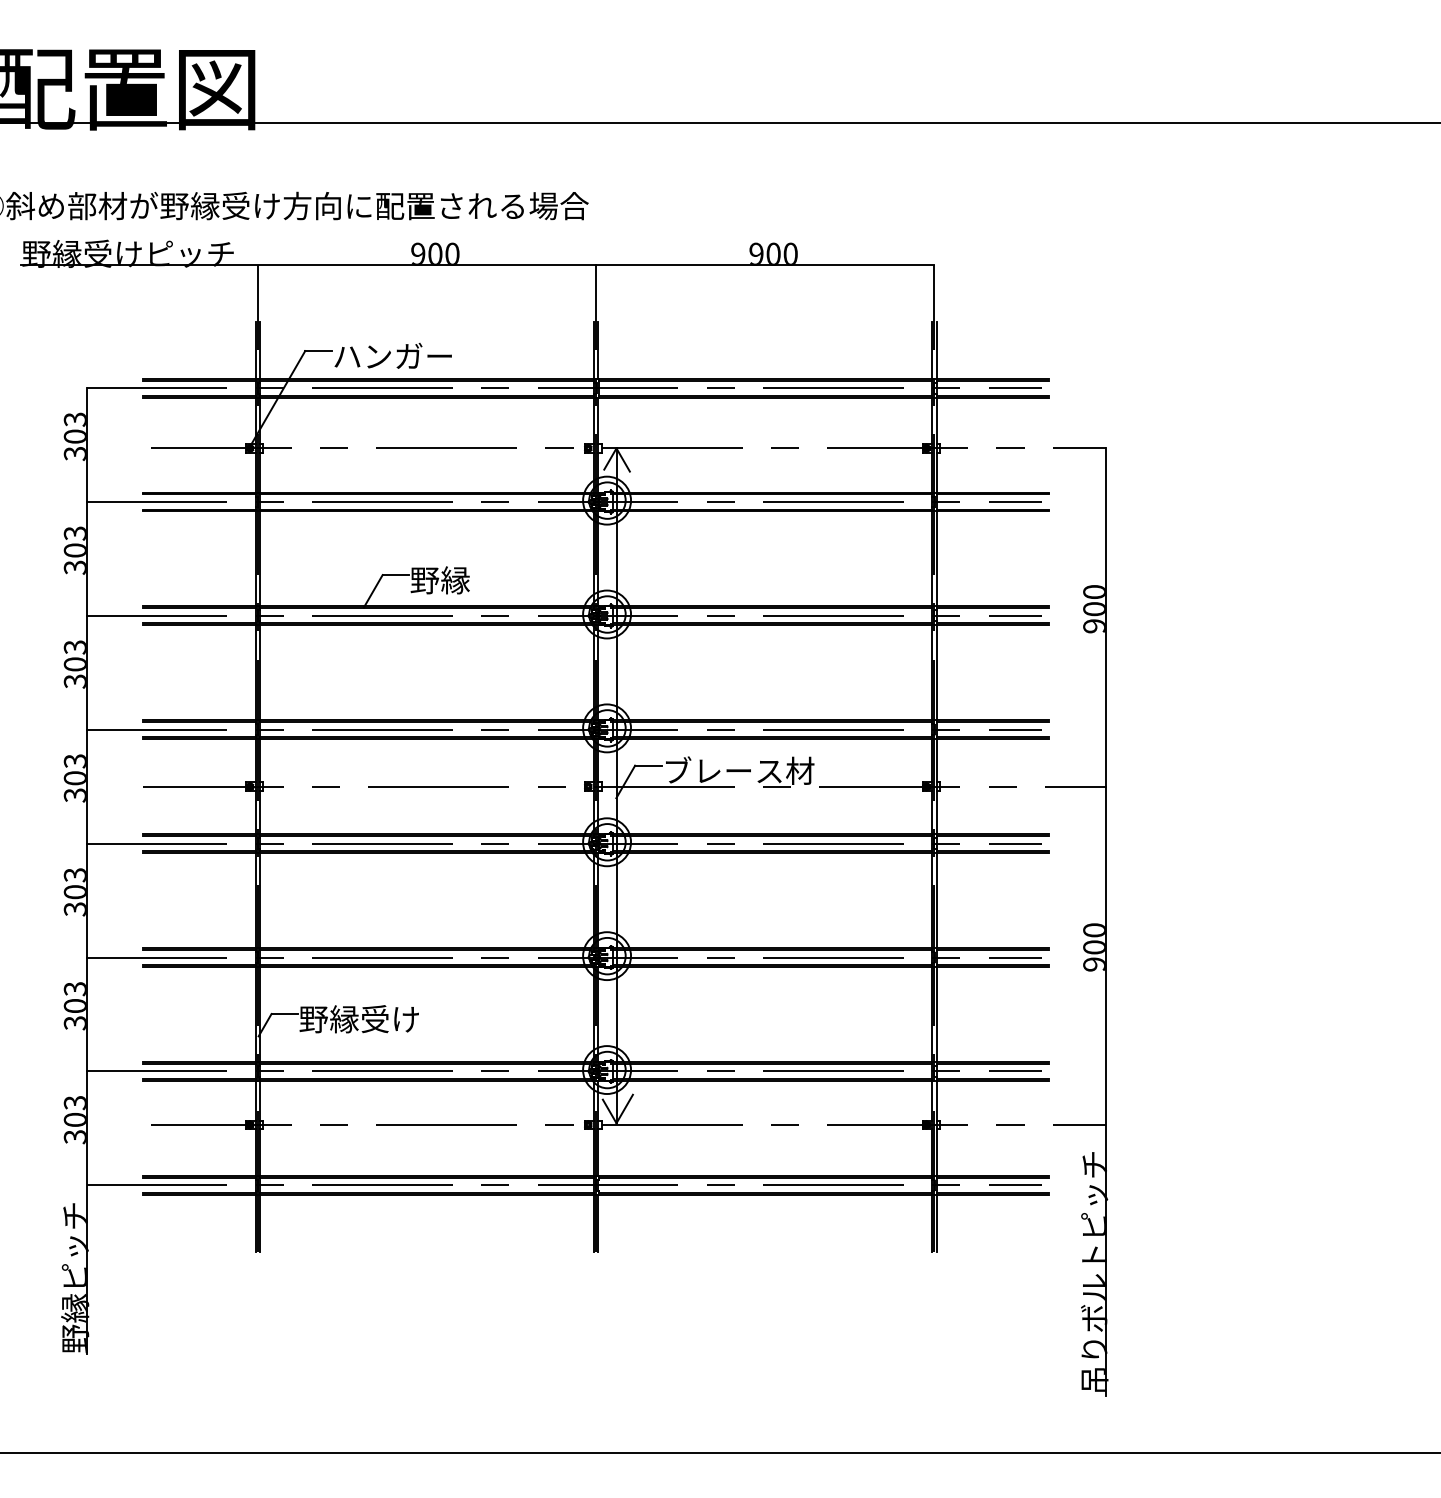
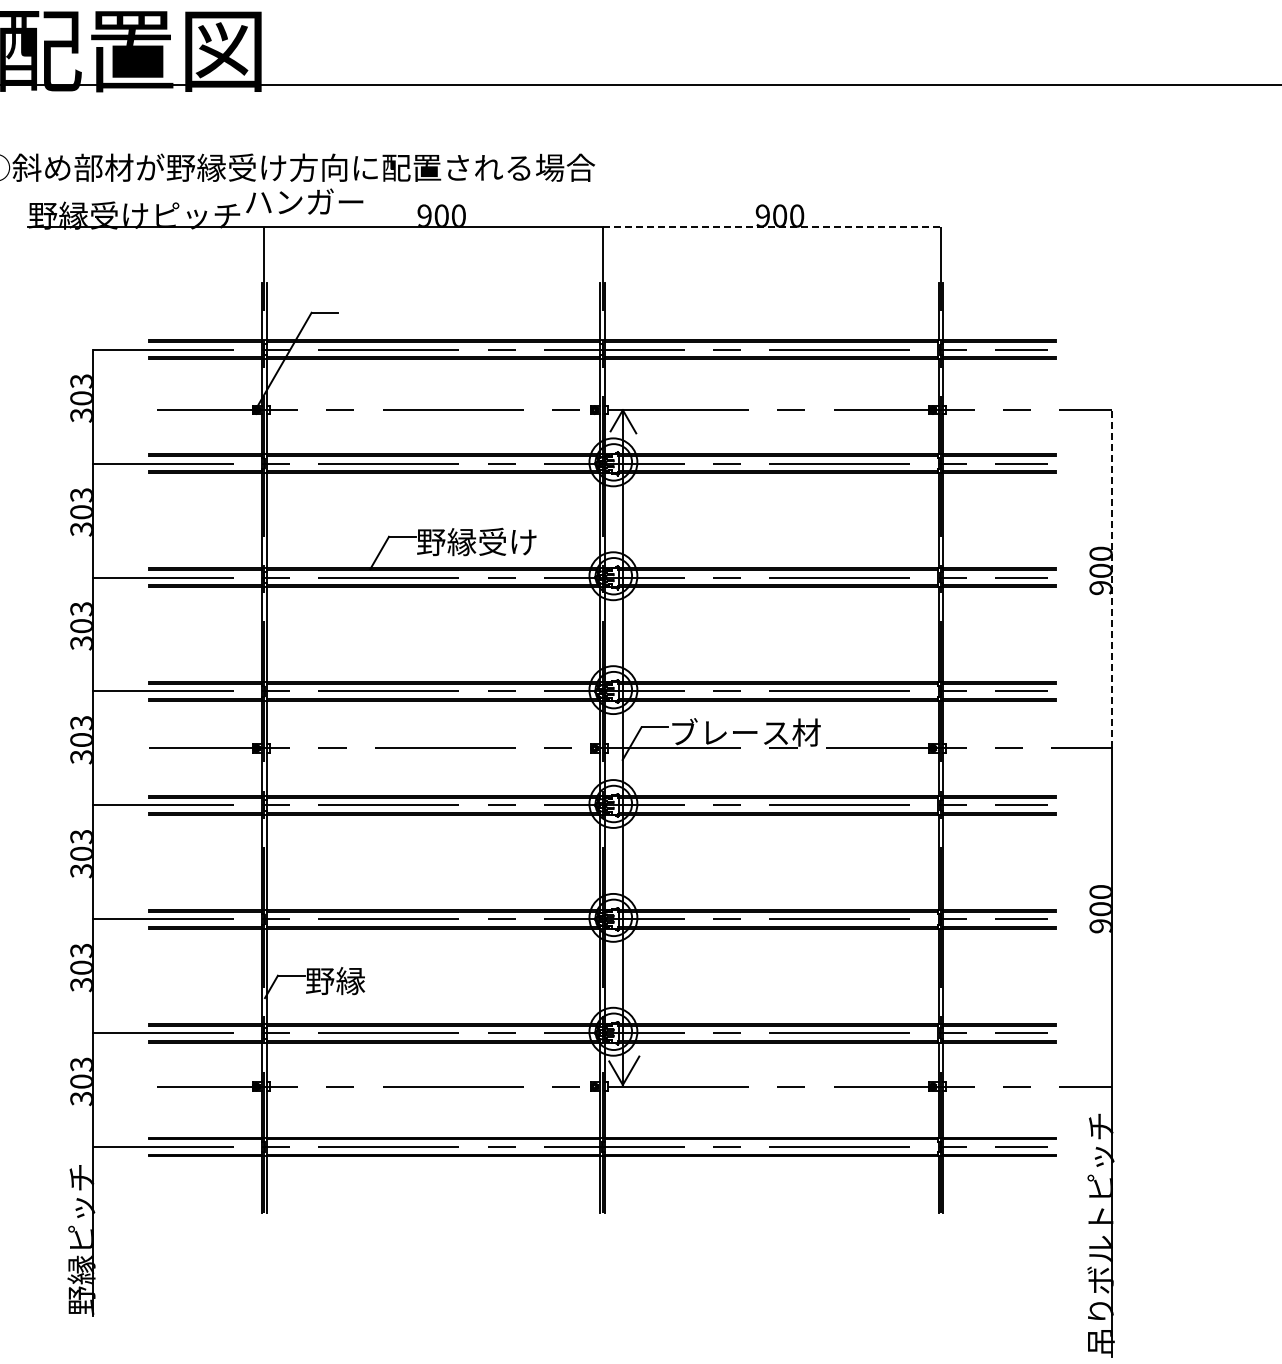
line: (765, 265) -> (771, 227), solid -> dashed
text: (392, 355) -> (303, 201), moved
text: (501, 580) -> (507, 542), 野縁 -> 野縁受け
line: (1105, 617) -> (1111, 579), solid -> dashed
text: (389, 1019) -> (395, 981), 野縁受け -> 野縁

